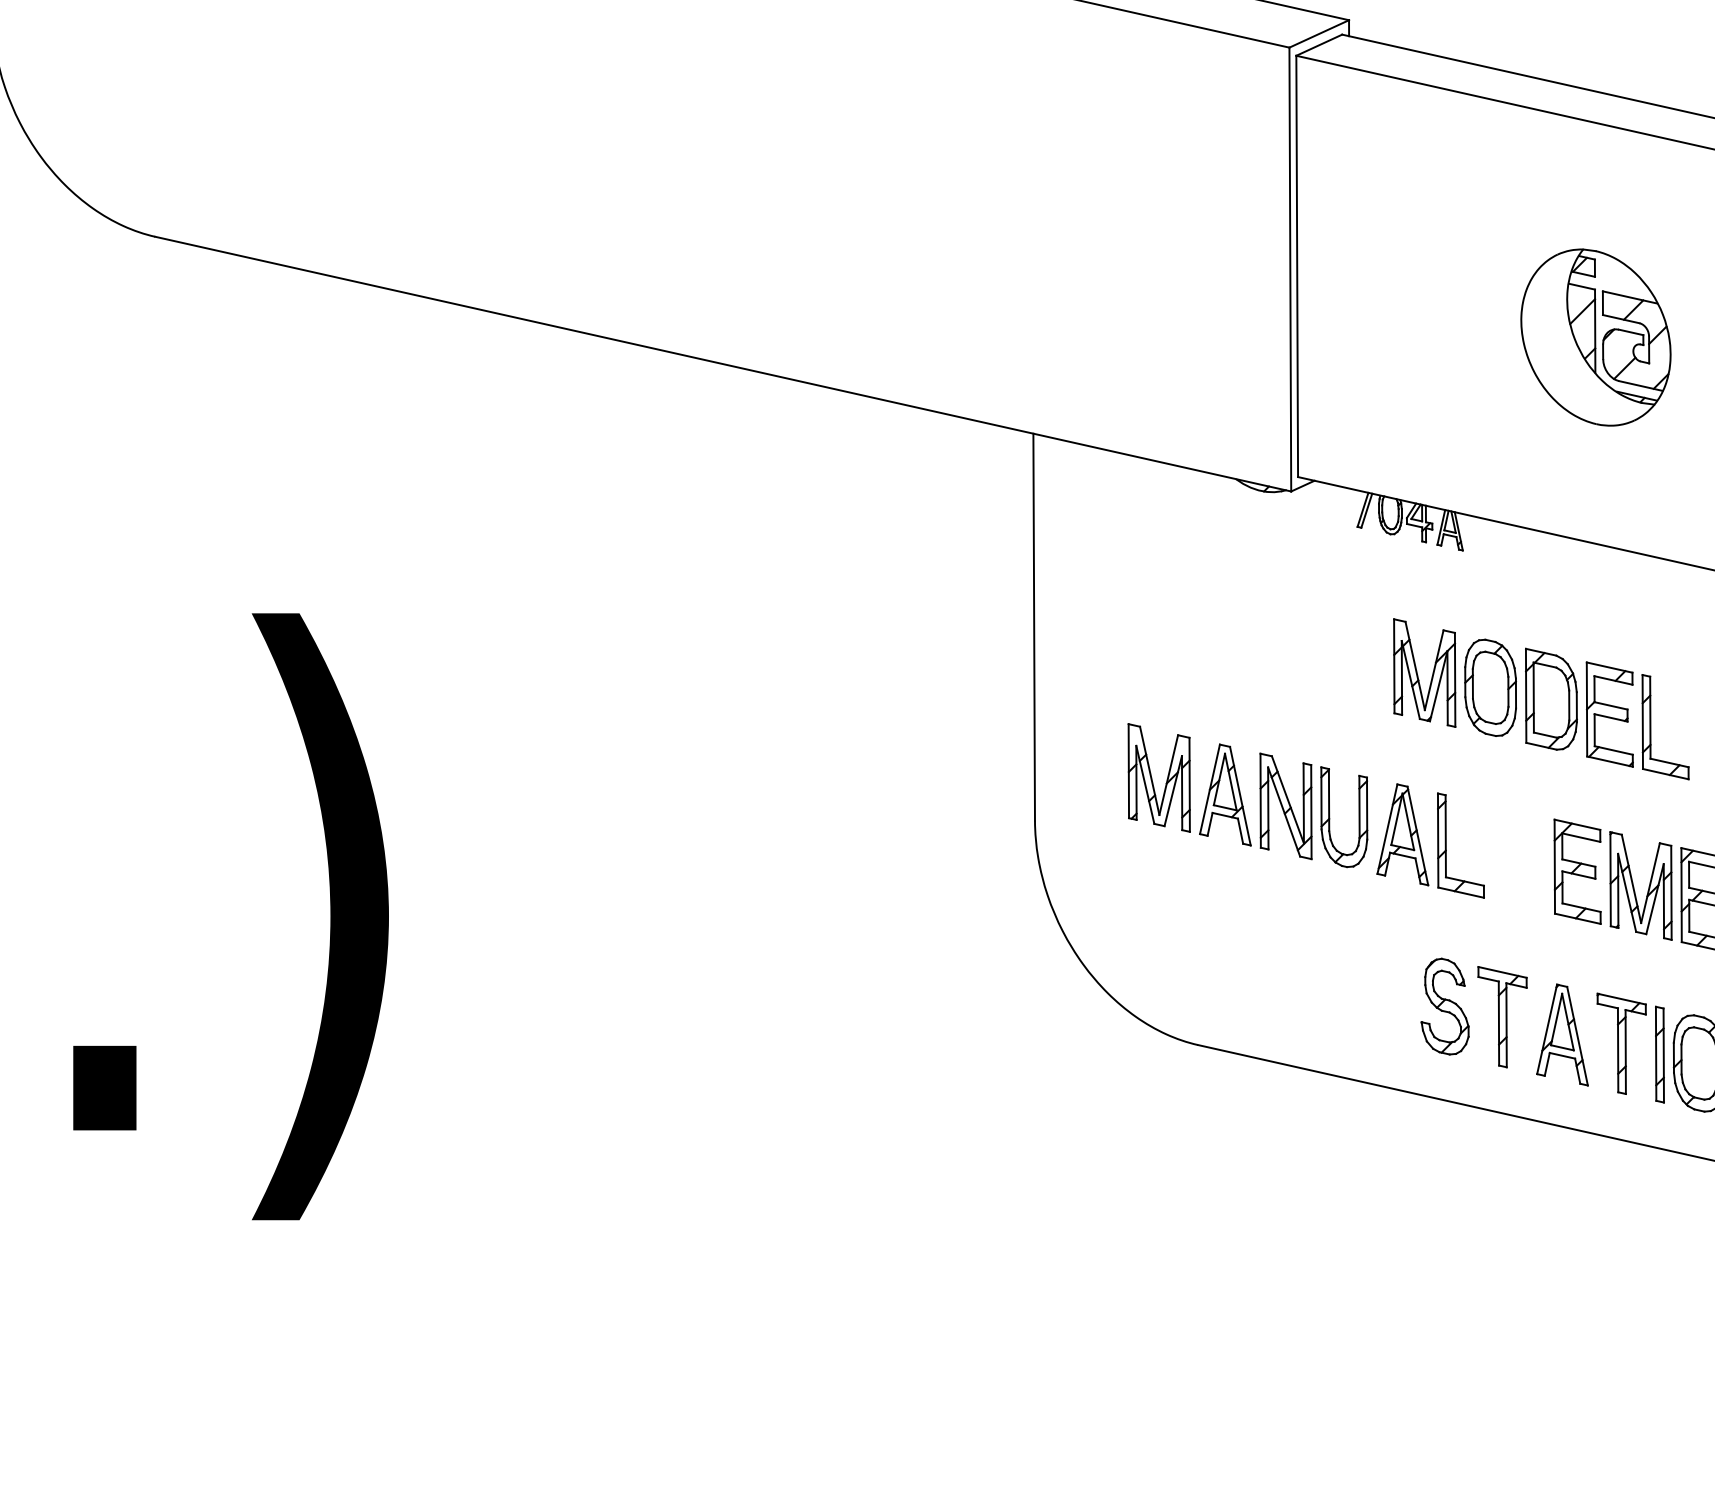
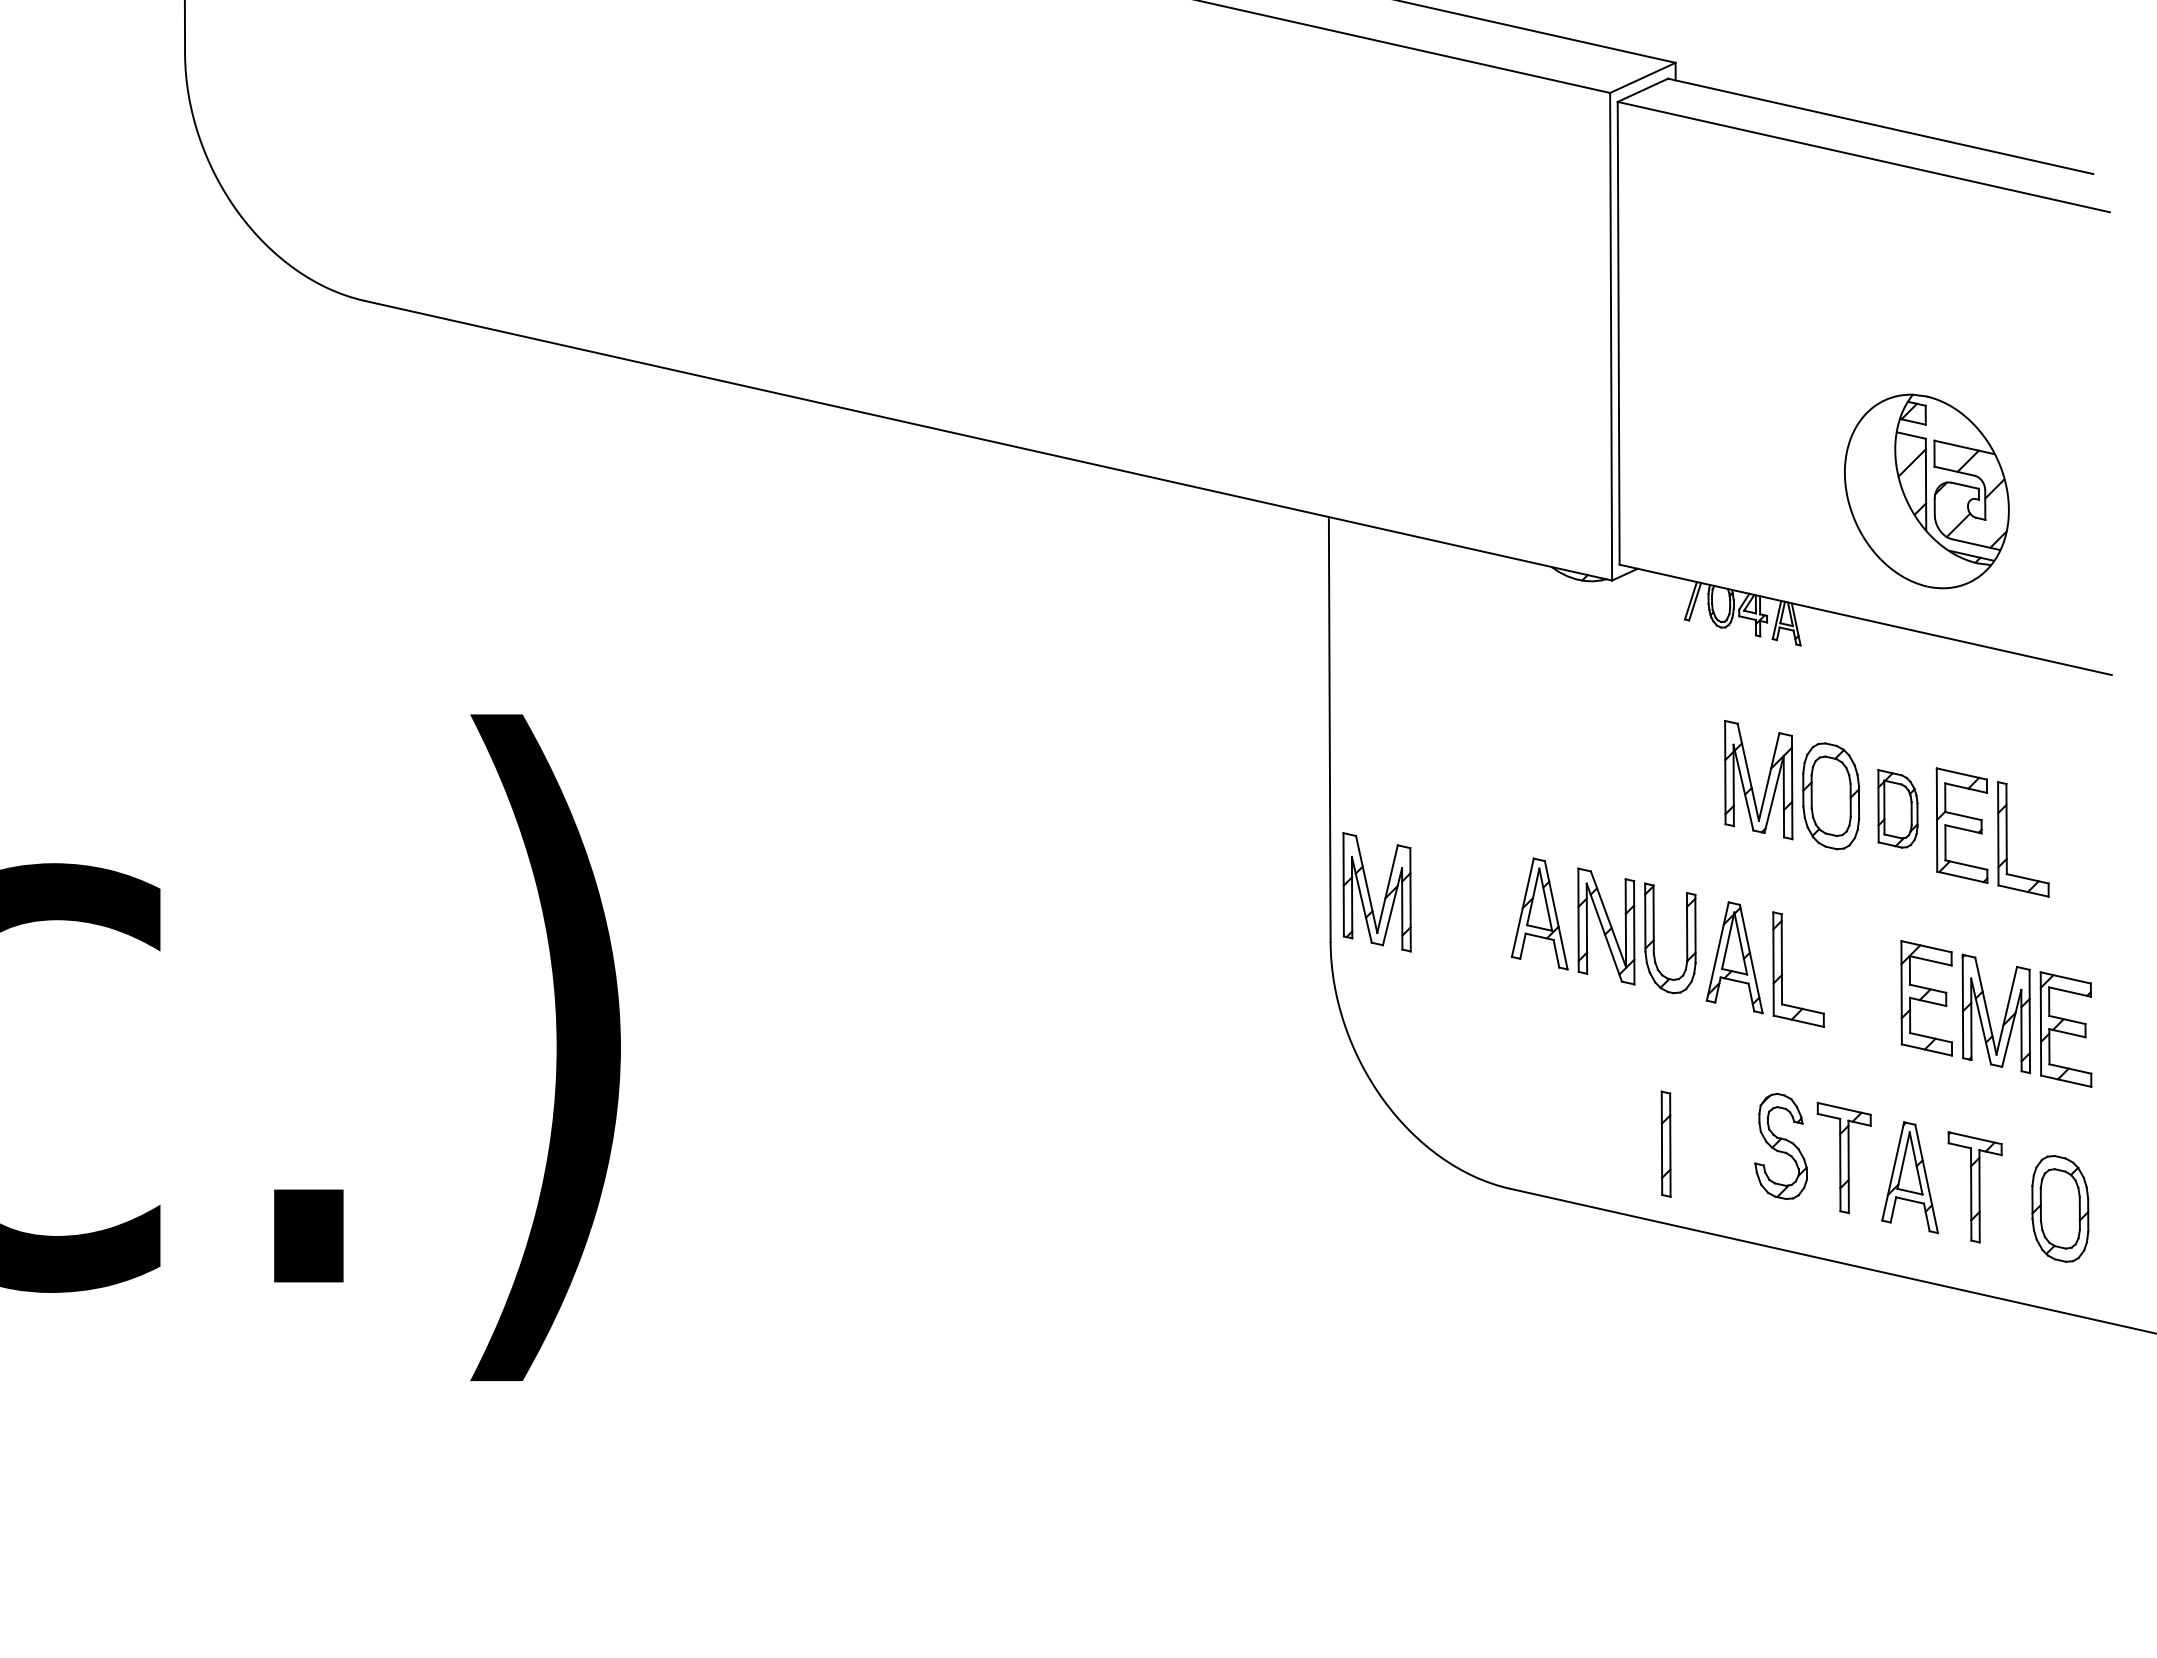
part: (1595, 337) -> (1926, 491), moved
part: (1551, 698) -> (1897, 808), size x0.7
part: (1152, 778) -> (1369, 892), moved
part: (1659, 1054) -> (1665, 1143), moved

